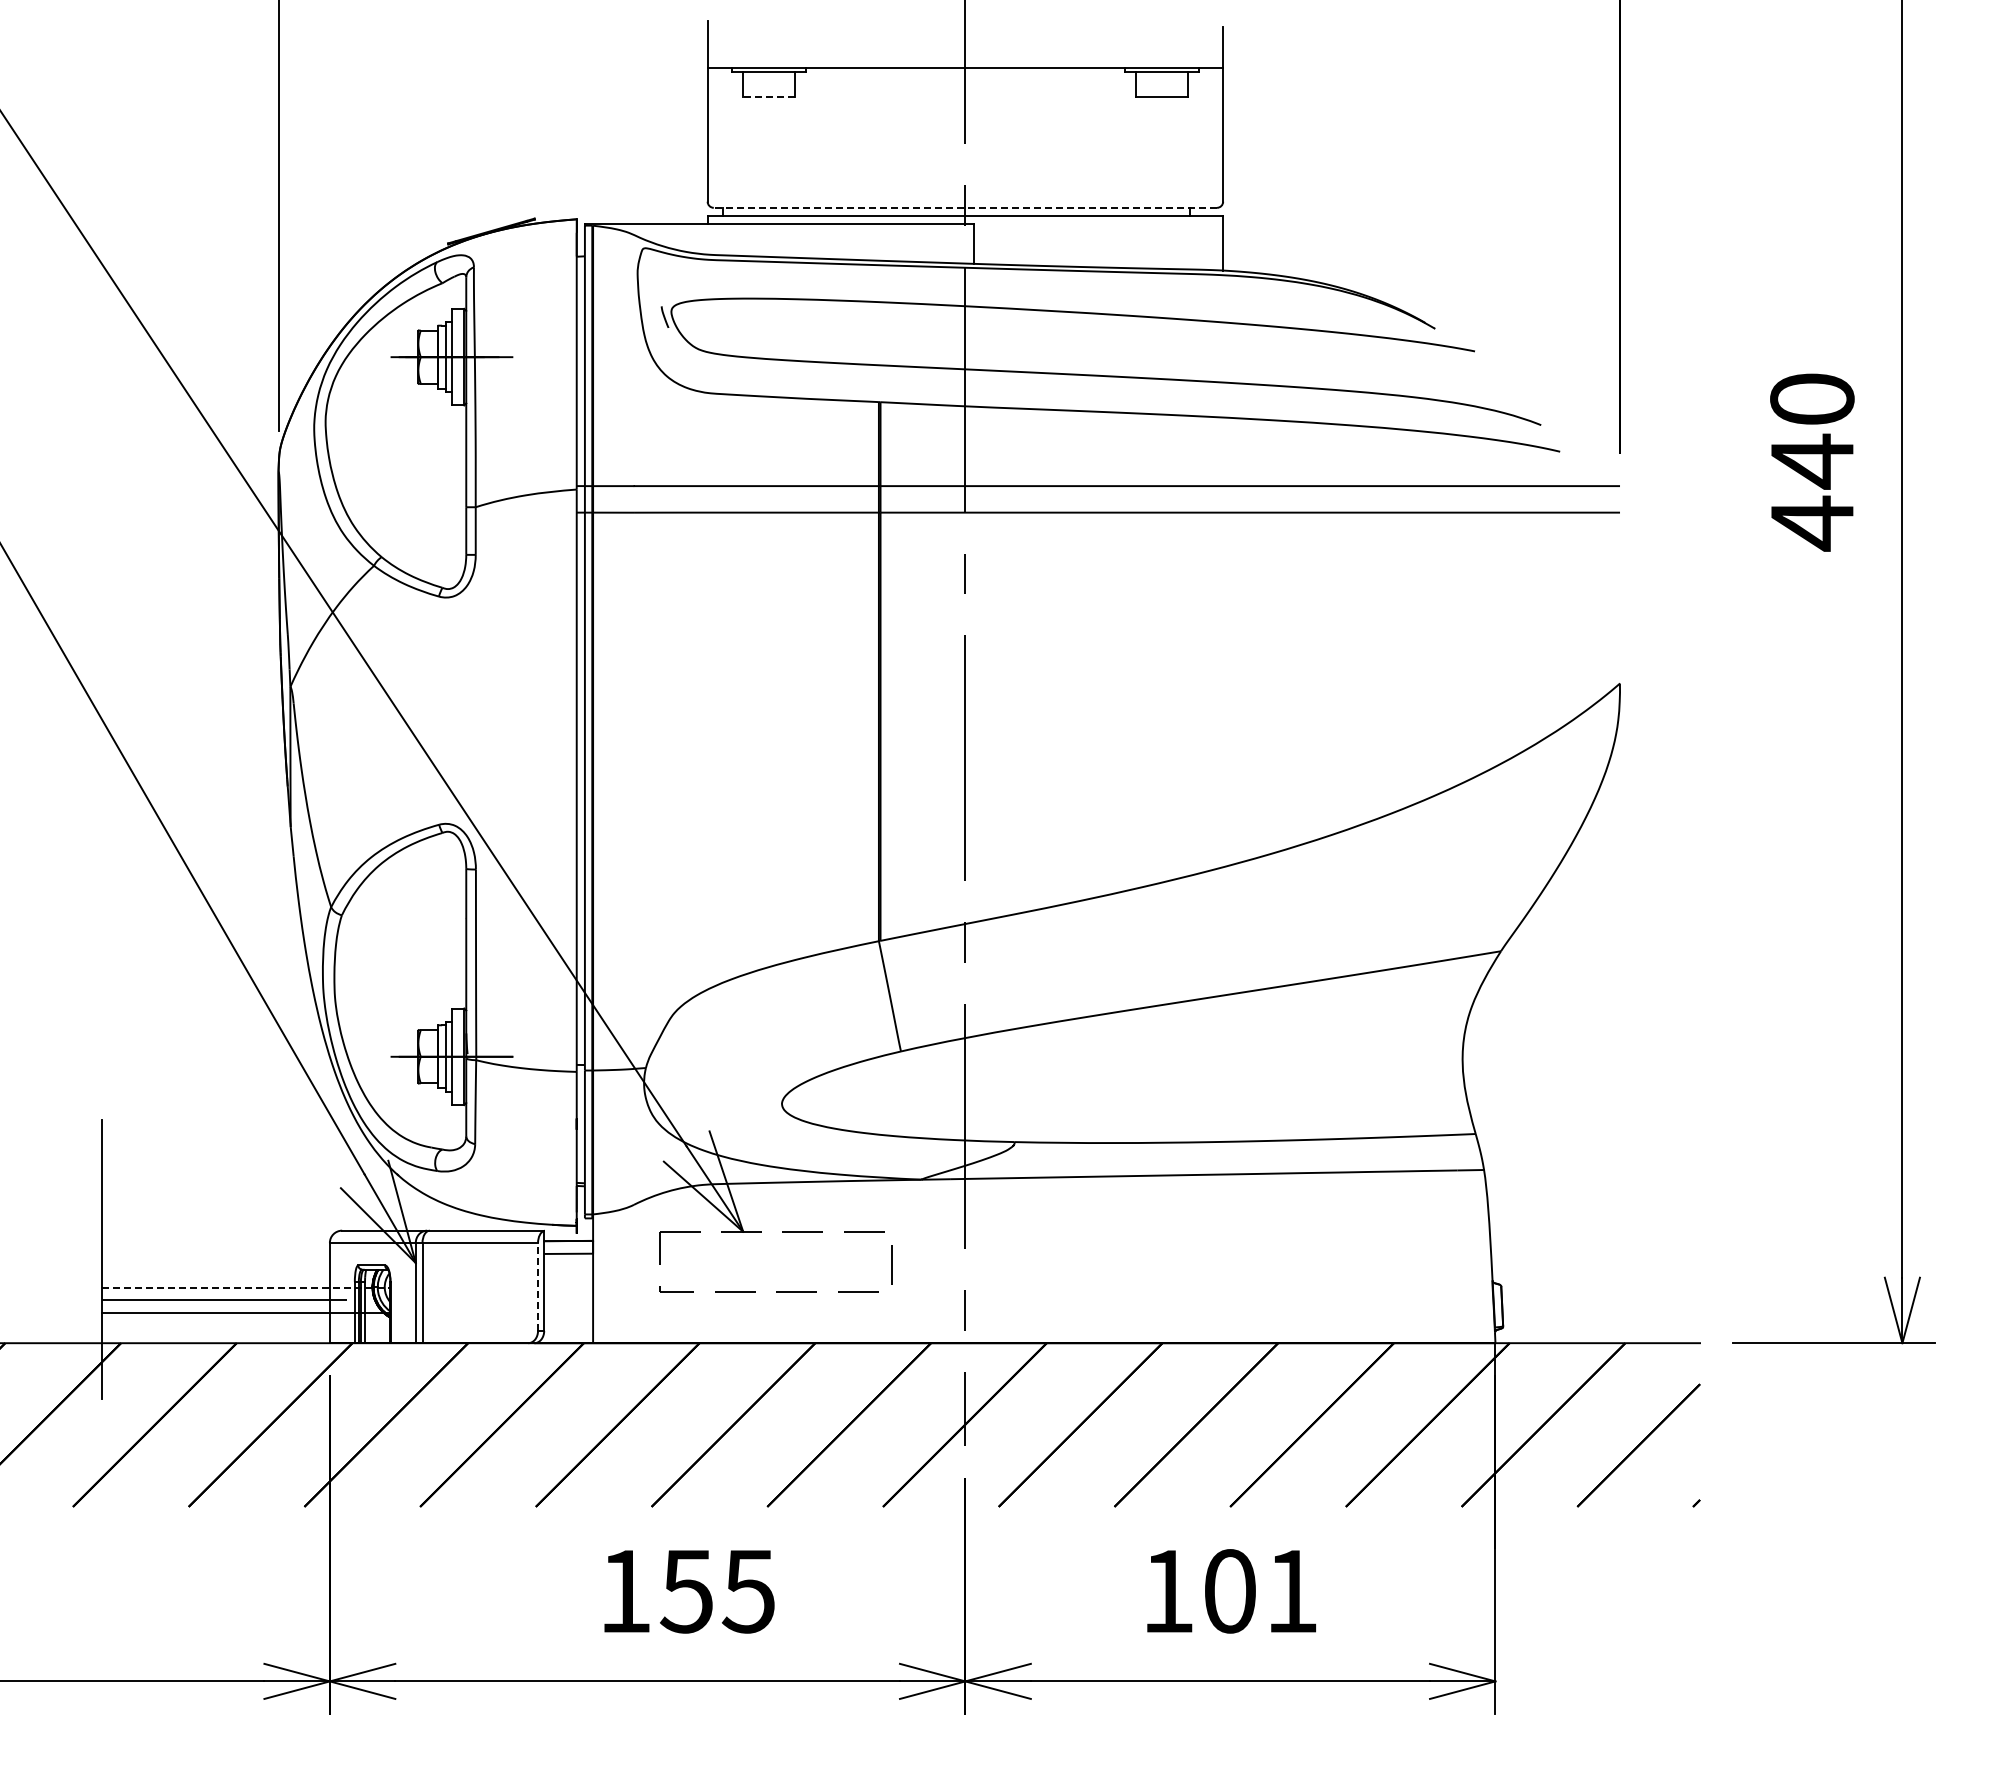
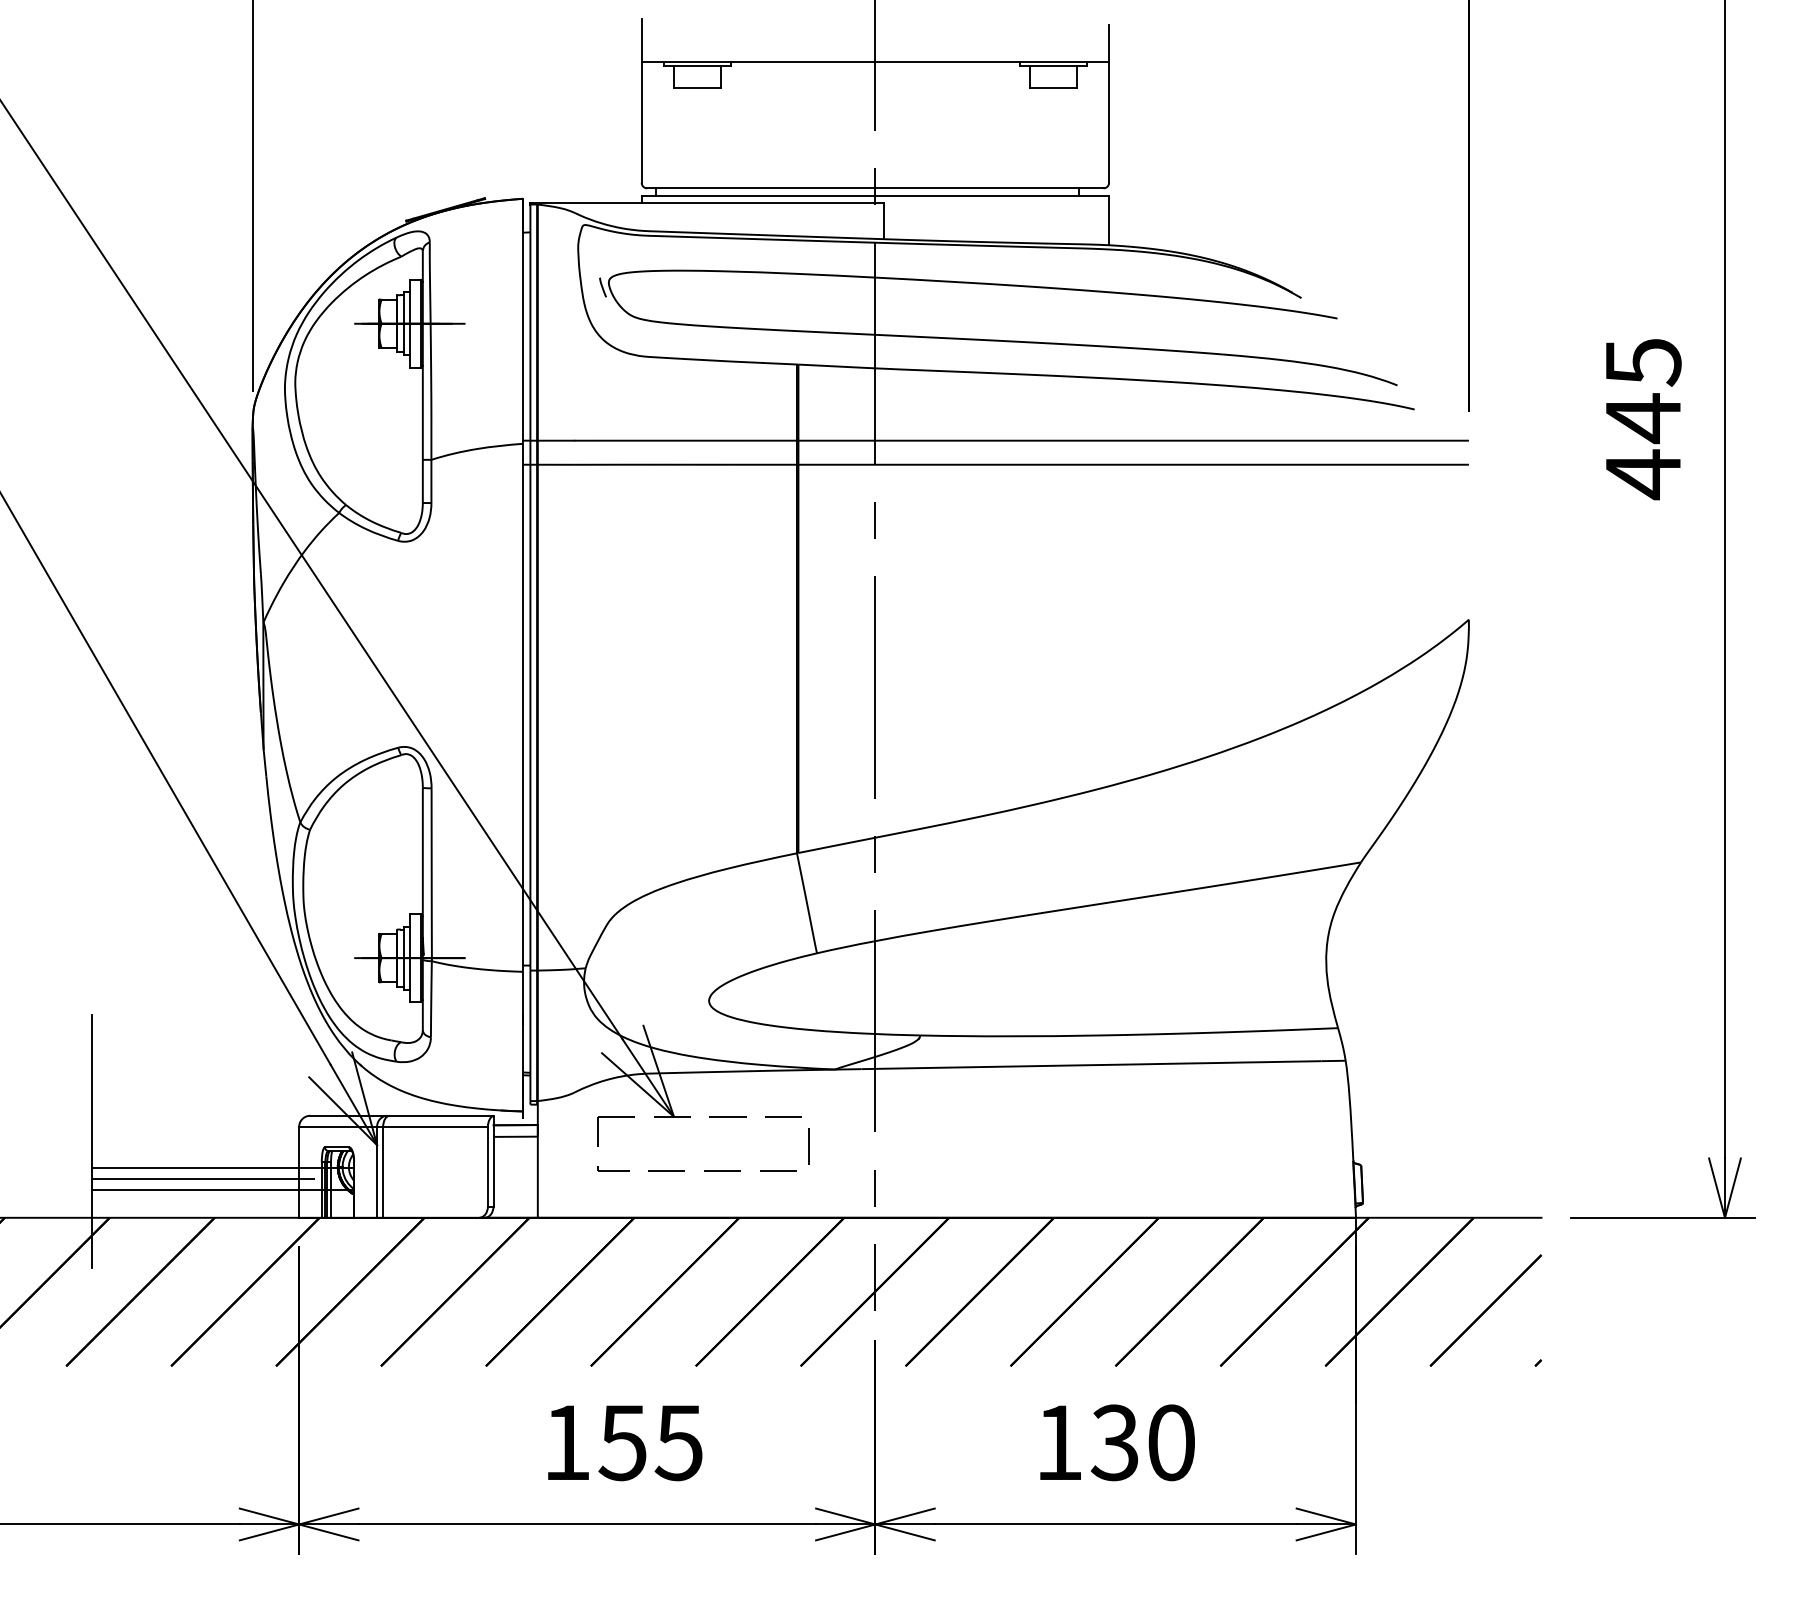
line: (768, 96) -> (696, 87), dashed -> solid
line: (965, 207) -> (875, 188), dashed -> solid
text: (1812, 399) -> (1643, 362), 440 -> 445
line: (538, 1286) -> (488, 1166), dashed -> solid
line: (246, 1287) -> (223, 1167), dashed -> solid
text: (1259, 1591) -> (1142, 1442), 101 -> 130

